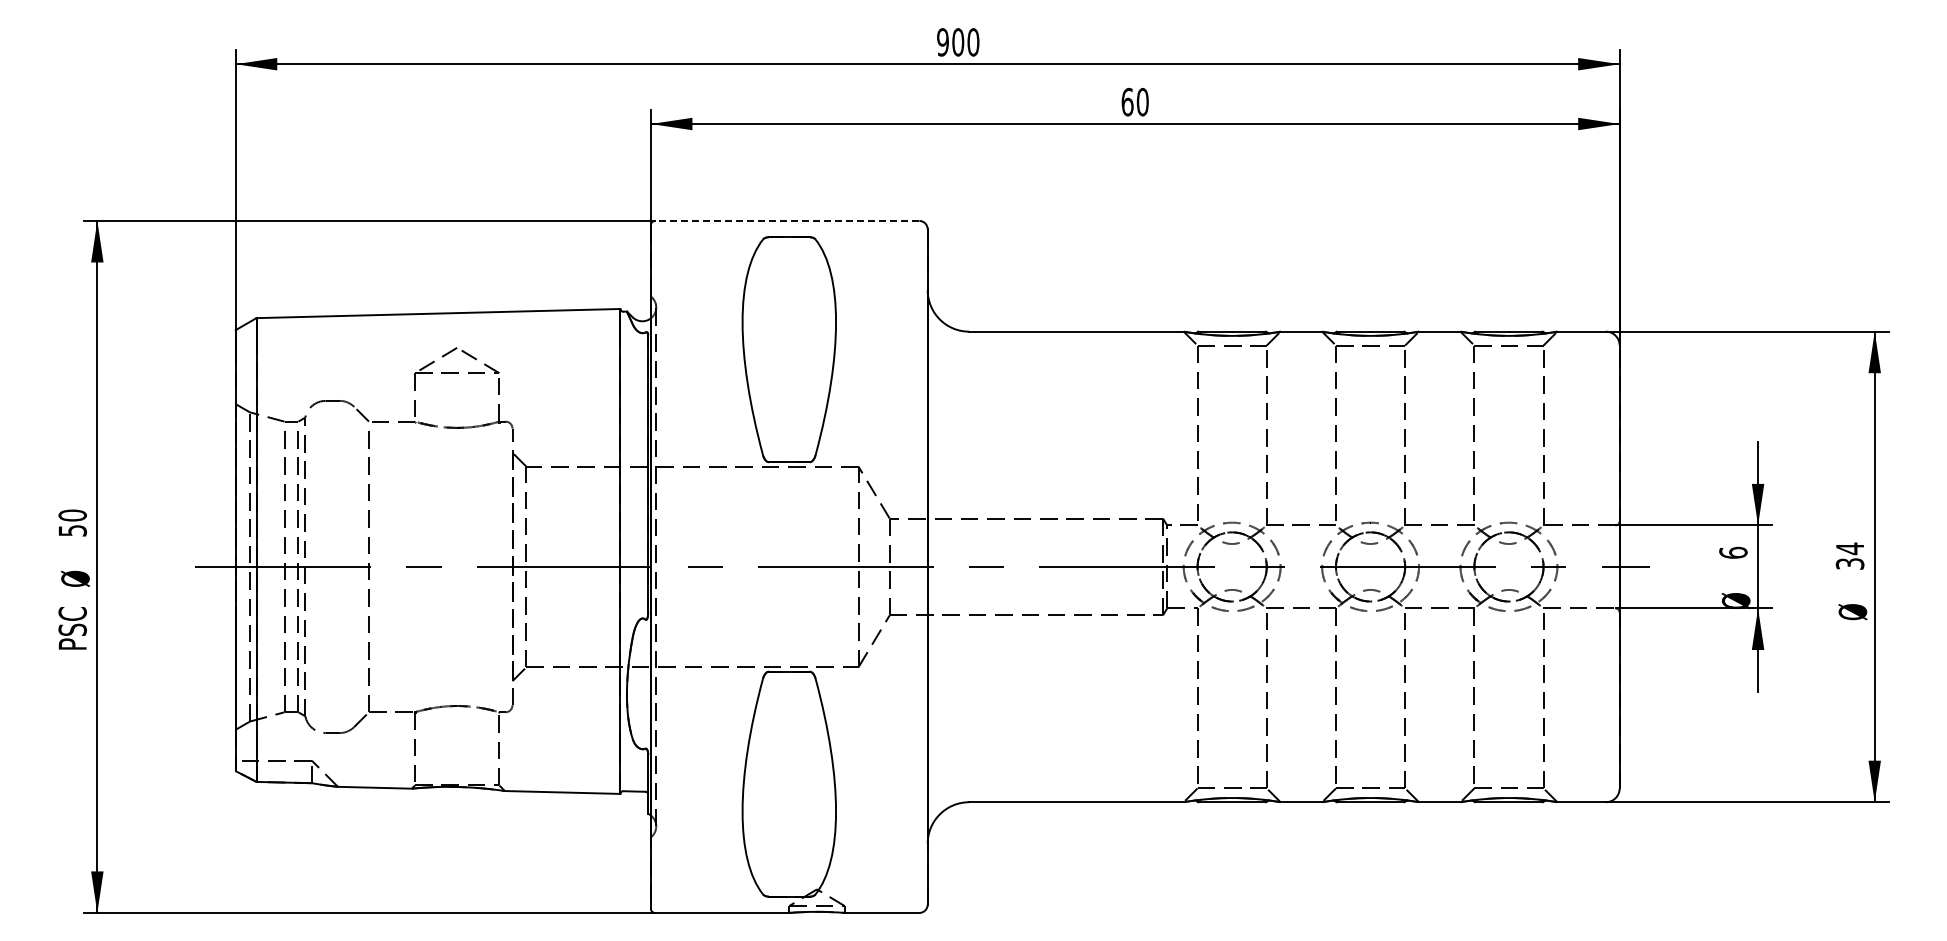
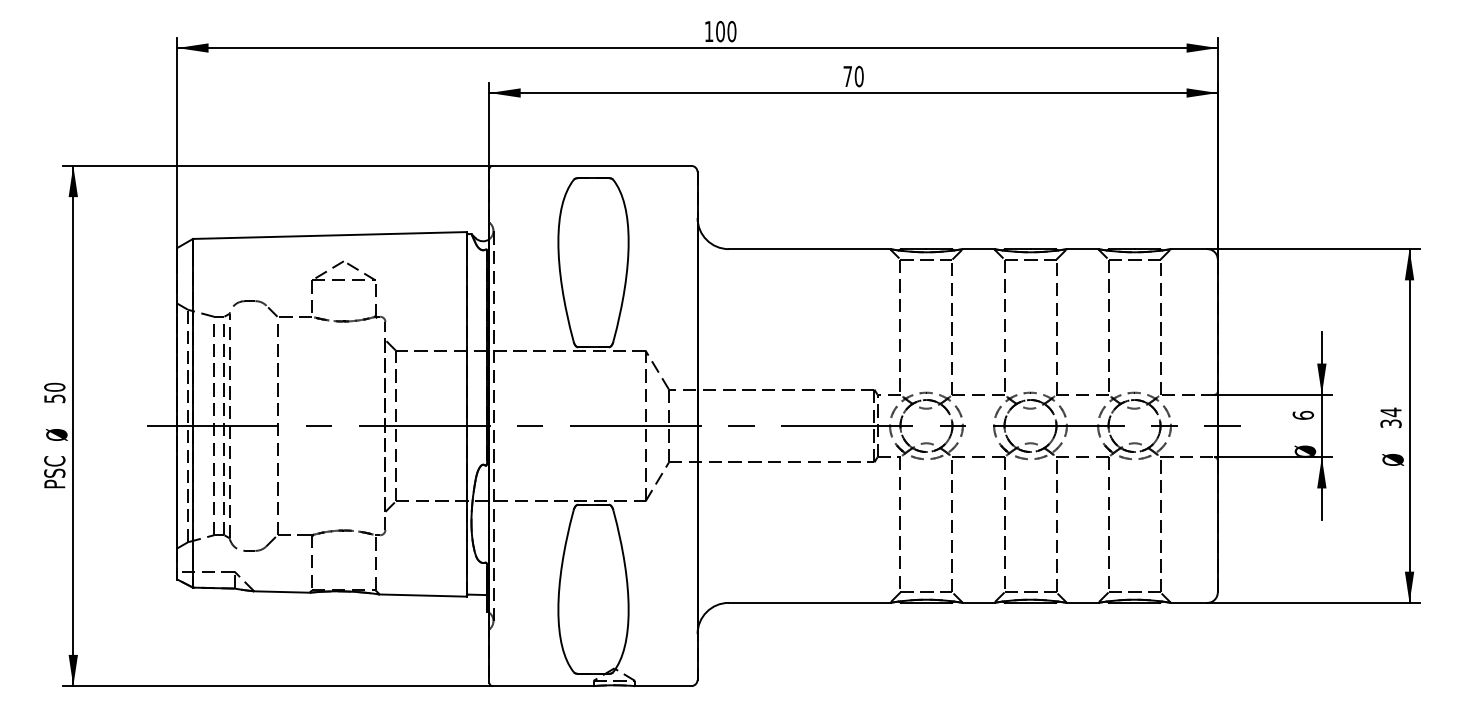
text: (942, 42) -> (708, 31), 900 -> 100
text: (1127, 101) -> (847, 76), 60 -> 70
line: (786, 220) -> (591, 165), dashed -> solid

